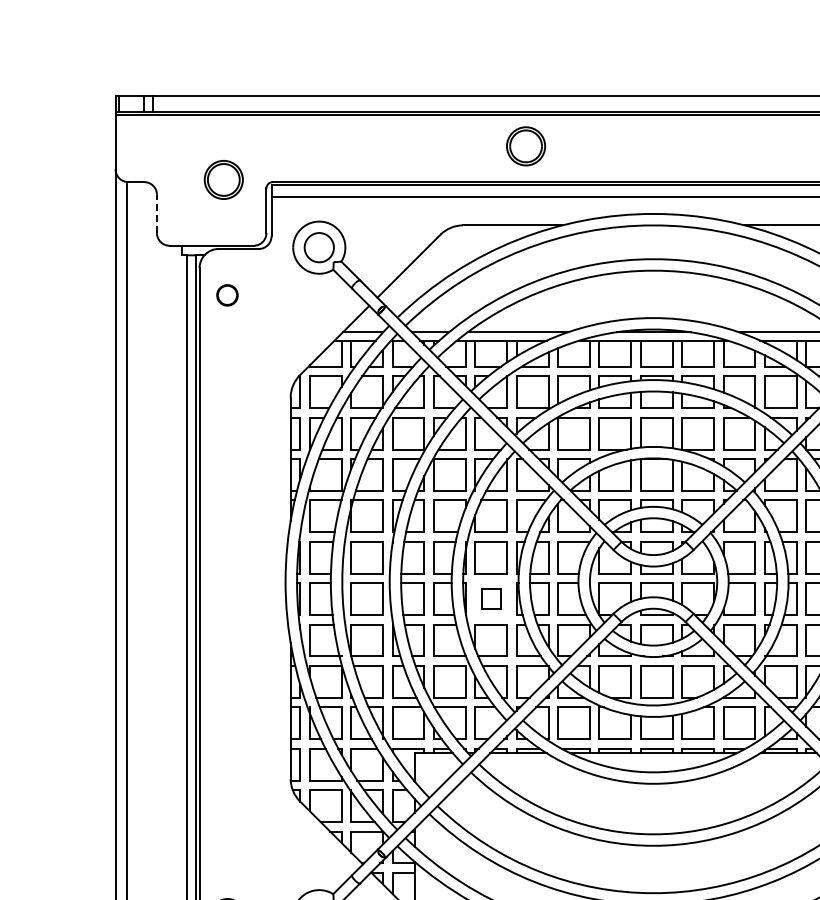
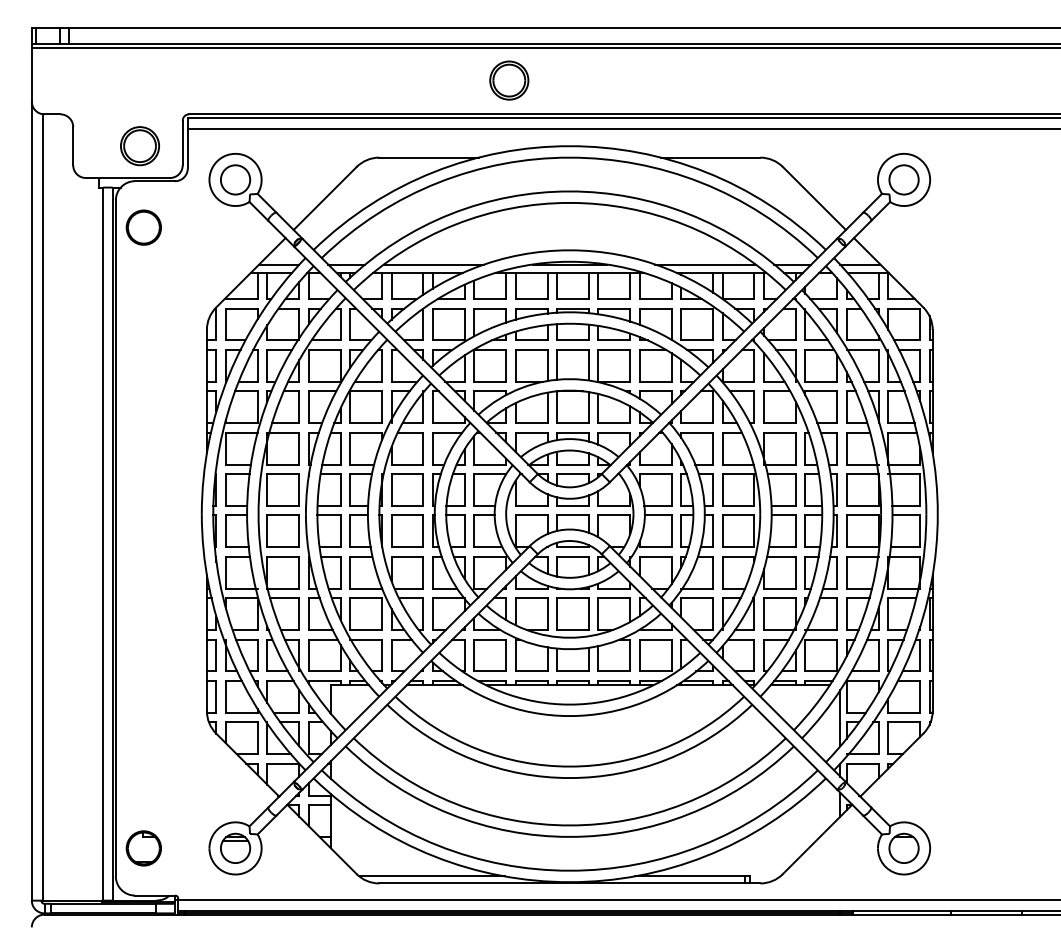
part: (526, 146) -> (509, 80), moved
part: (223, 180) -> (139, 146), moved
line: (157, 213) -> (73, 145), dashed -> solid
part: (227, 295) -> (143, 227), size x1.67
part: (491, 598) -> (407, 530), size x1.67

